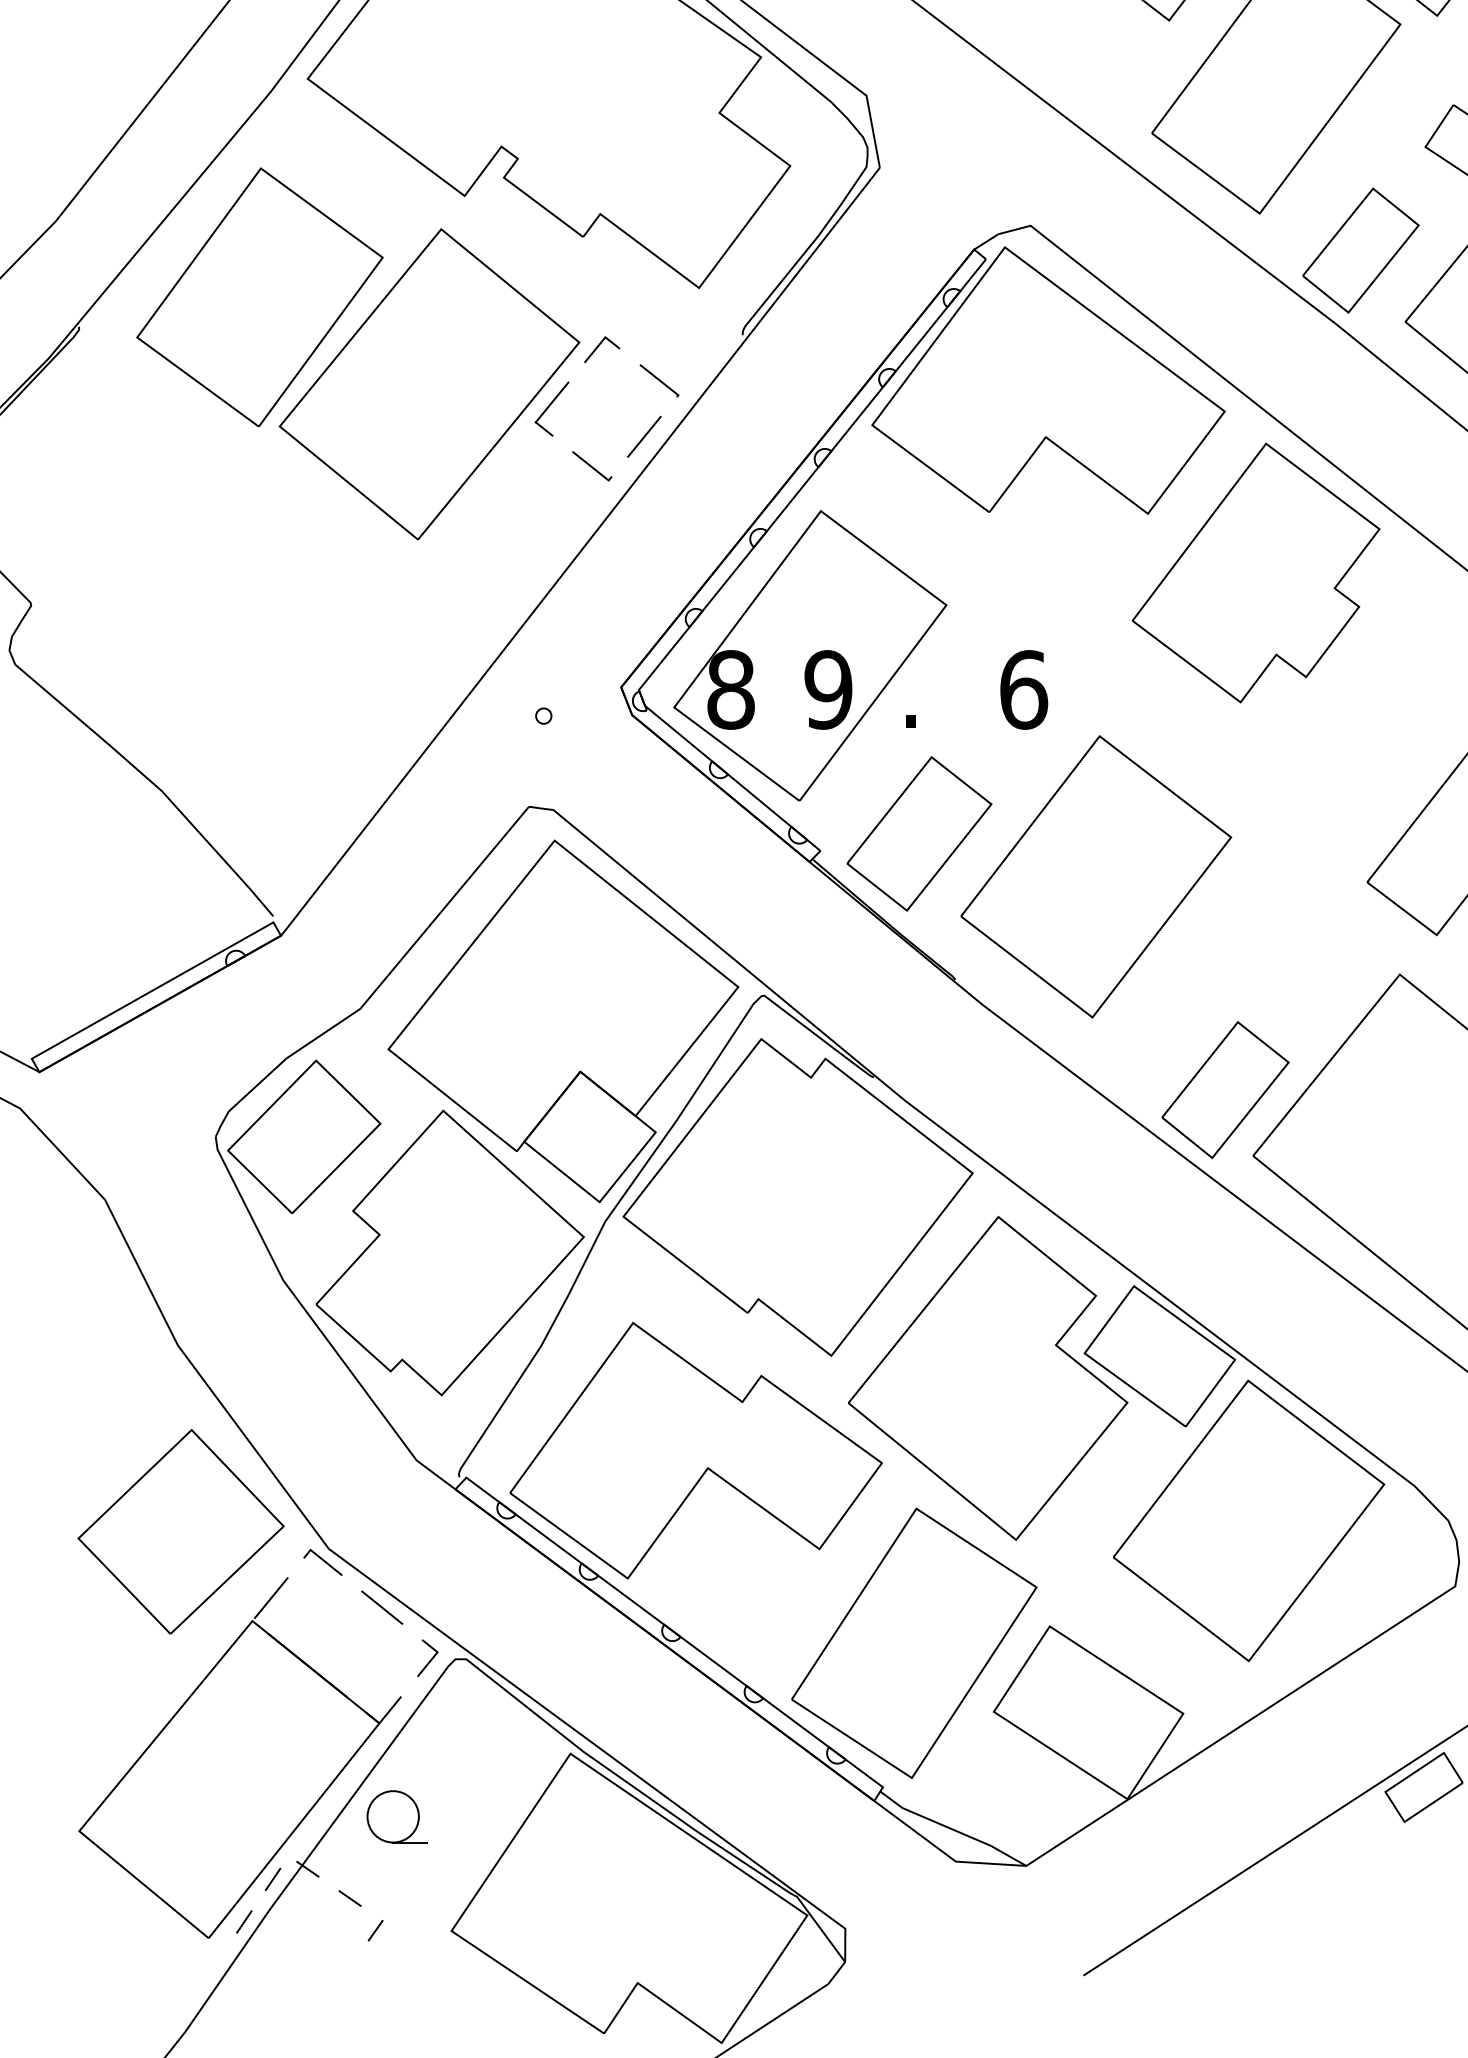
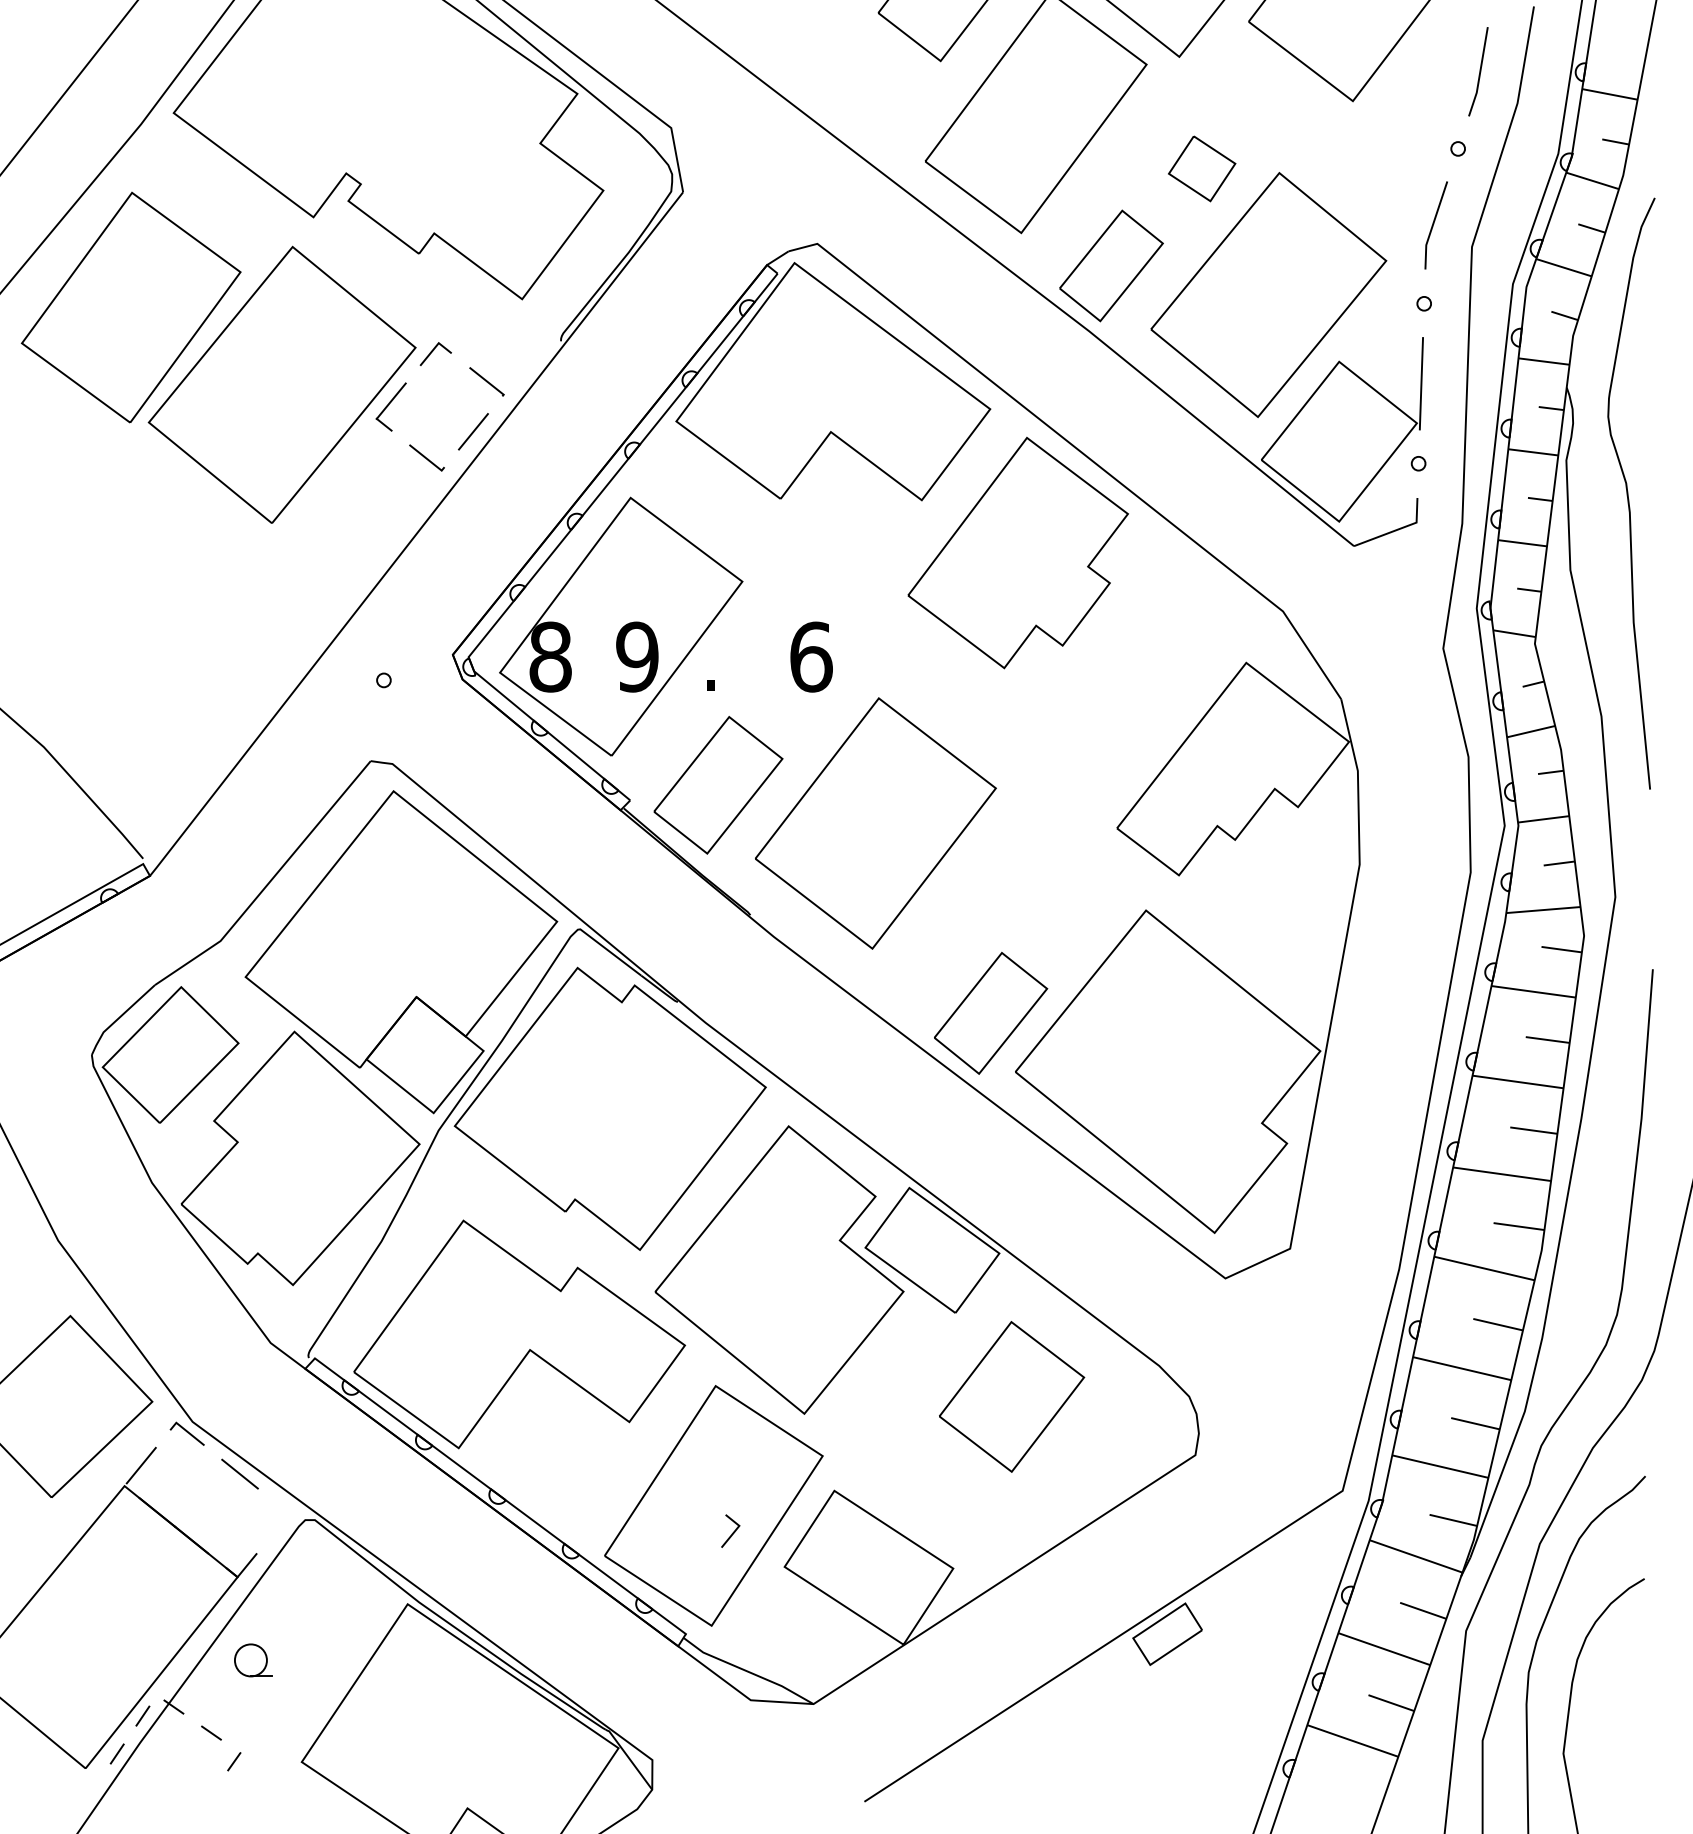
part: (1248, 1520) -> (1011, 1396), size x0.6
line: (429, 1659) -> (732, 1532), moved
part: (397, 1816) -> (253, 1660), size x0.7

